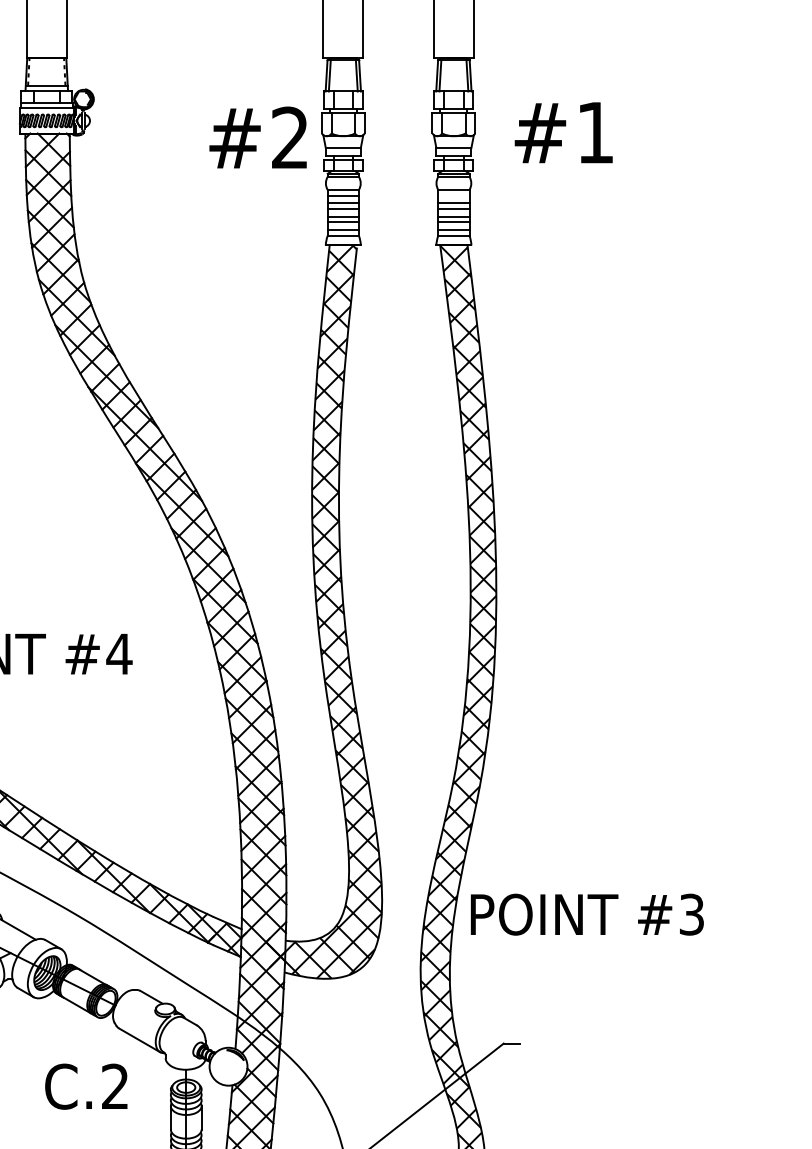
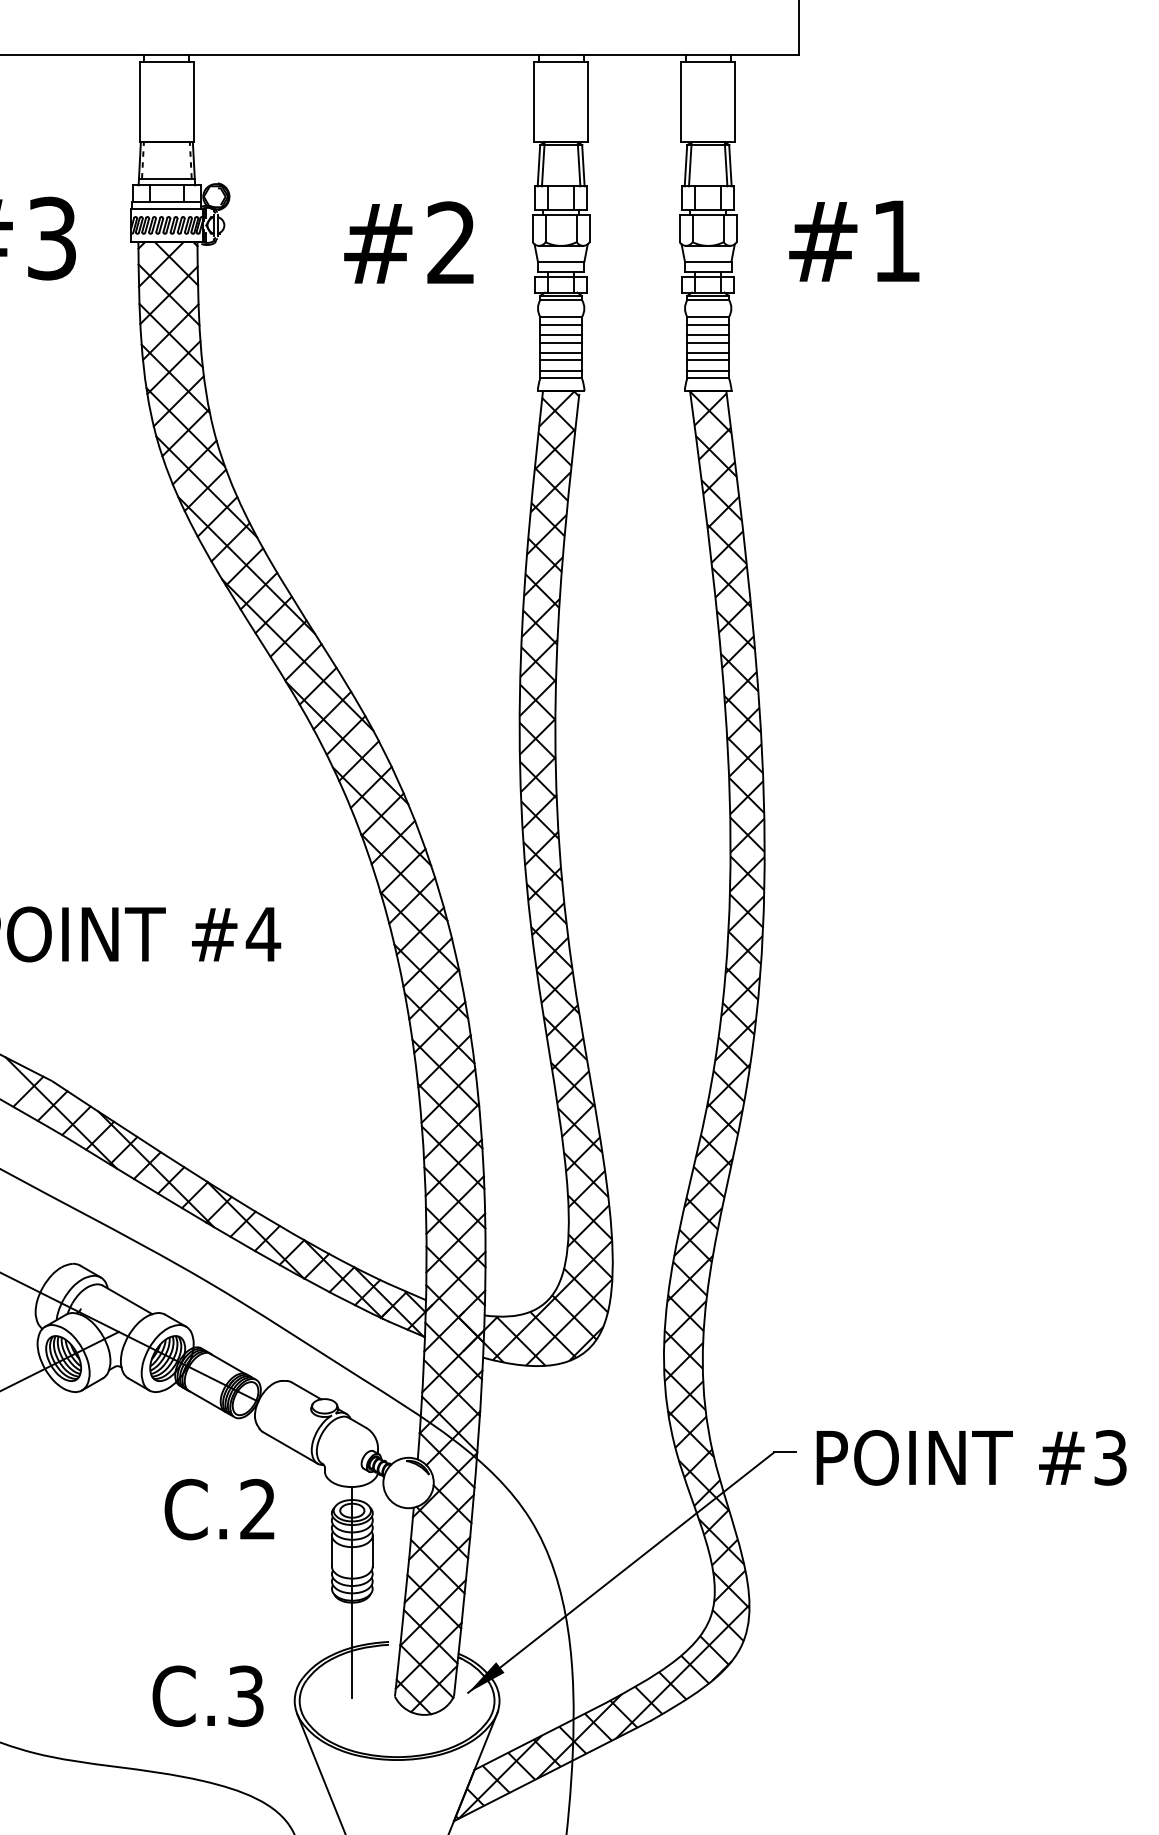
text: (257, 137) -> (408, 242), moved
line: (453, 195) -> (707, 324), added
text: (587, 914) -> (971, 1457), moved

